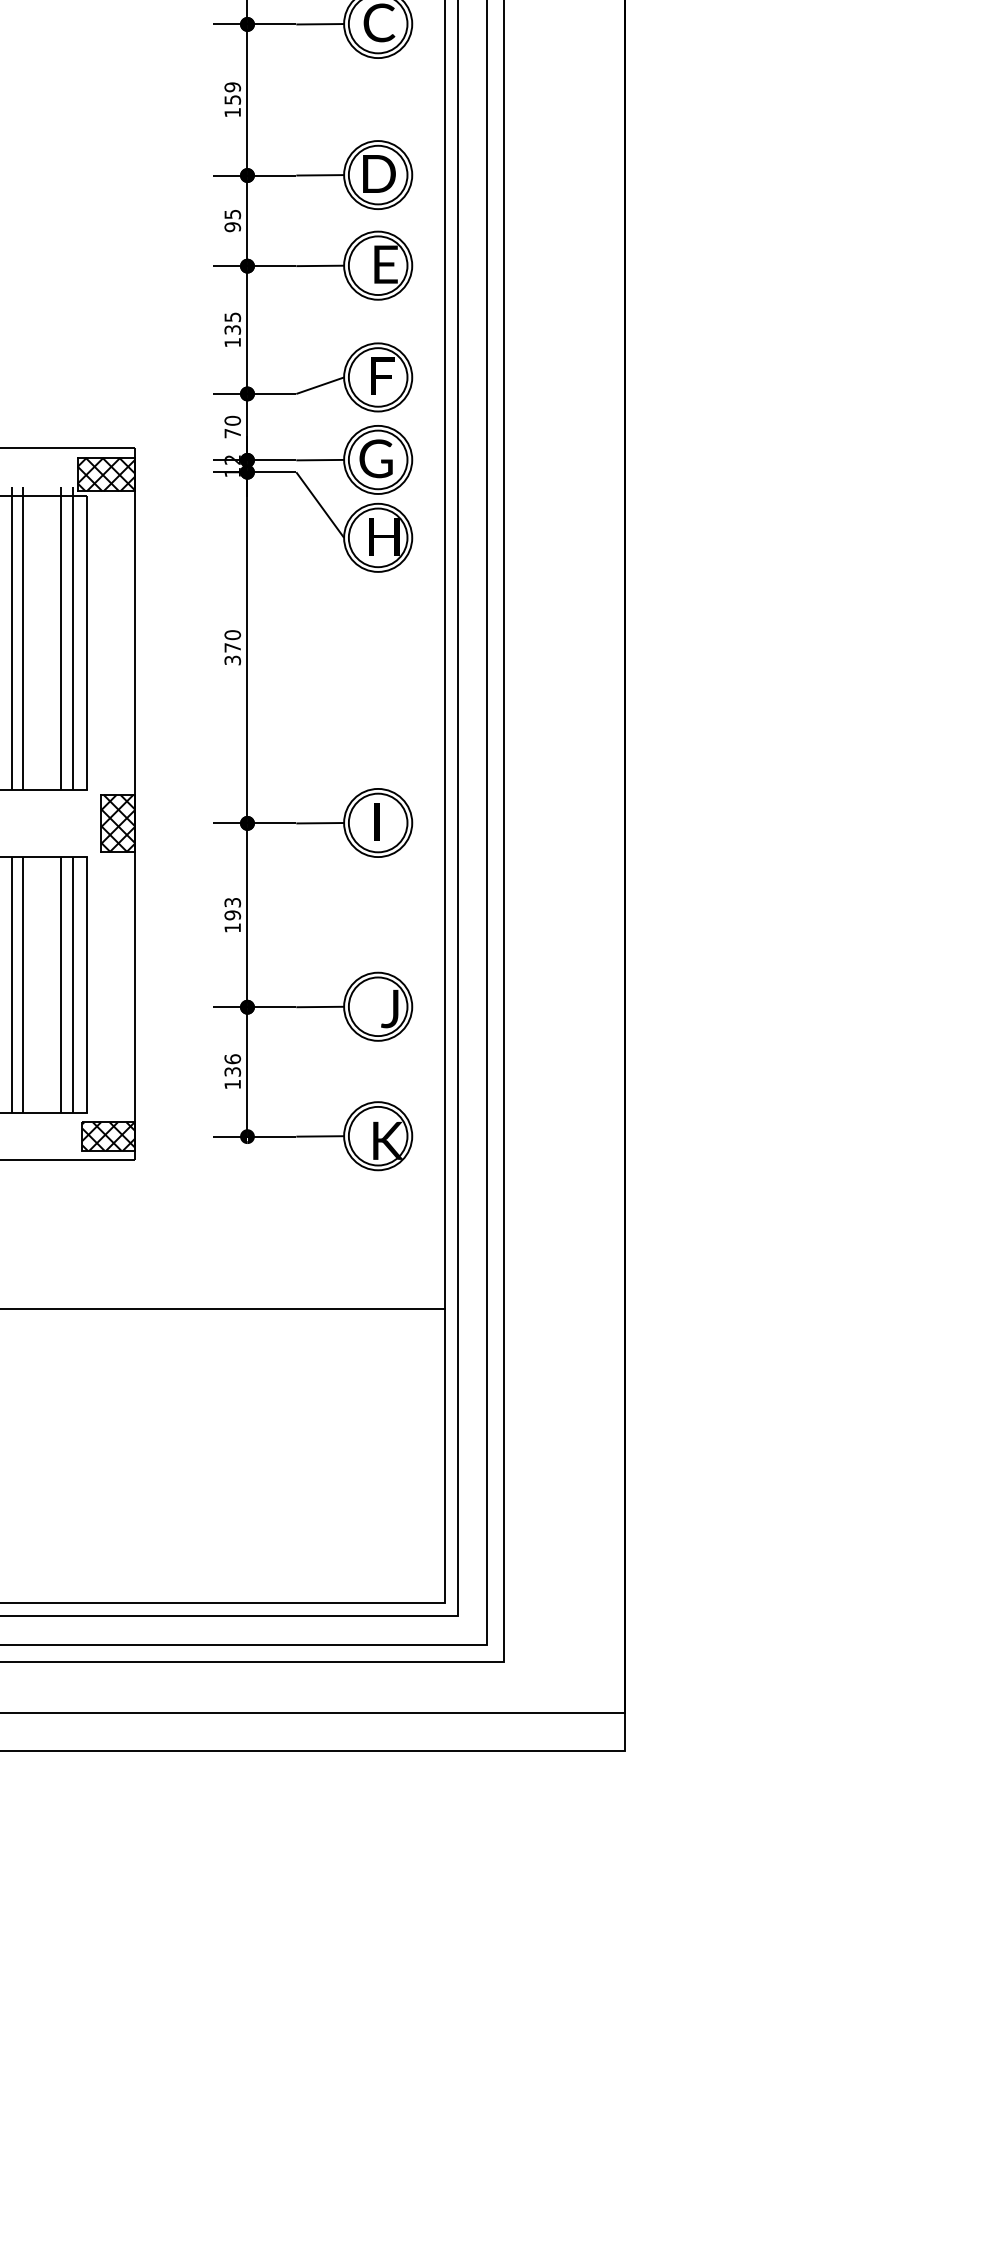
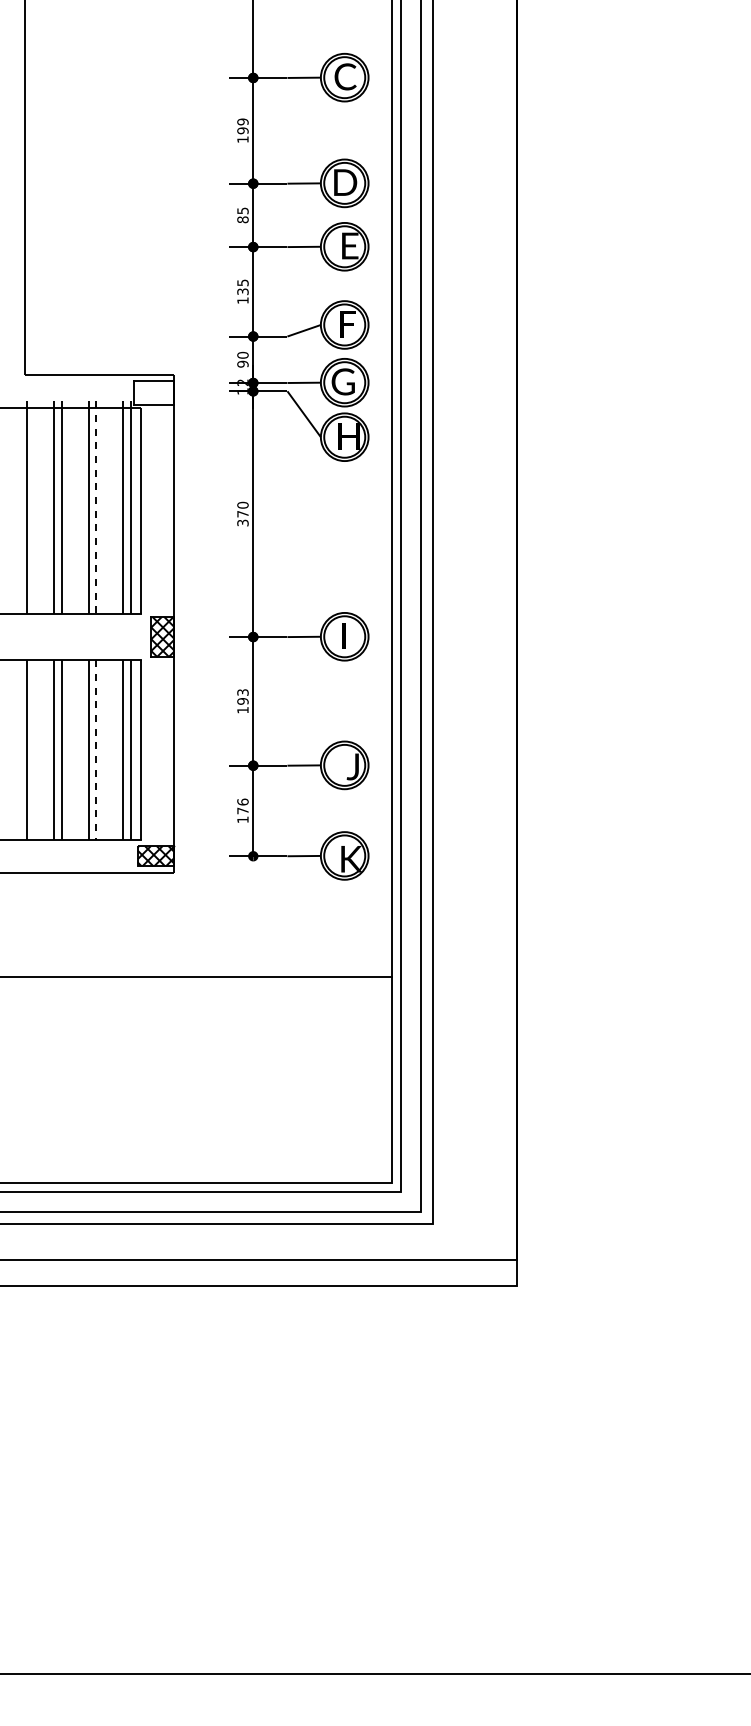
text: (232, 99) -> (242, 130), 159 -> 199
text: (232, 226) -> (242, 219), 95 -> 85
text: (232, 432) -> (242, 363), 70 -> 90
hatch: (106, 473) -> (154, 392), removed
line: (23, 639) -> (96, 508), solid -> dashed
line: (23, 985) -> (96, 750), solid -> dashed
text: (232, 1071) -> (242, 810), 136 -> 176

